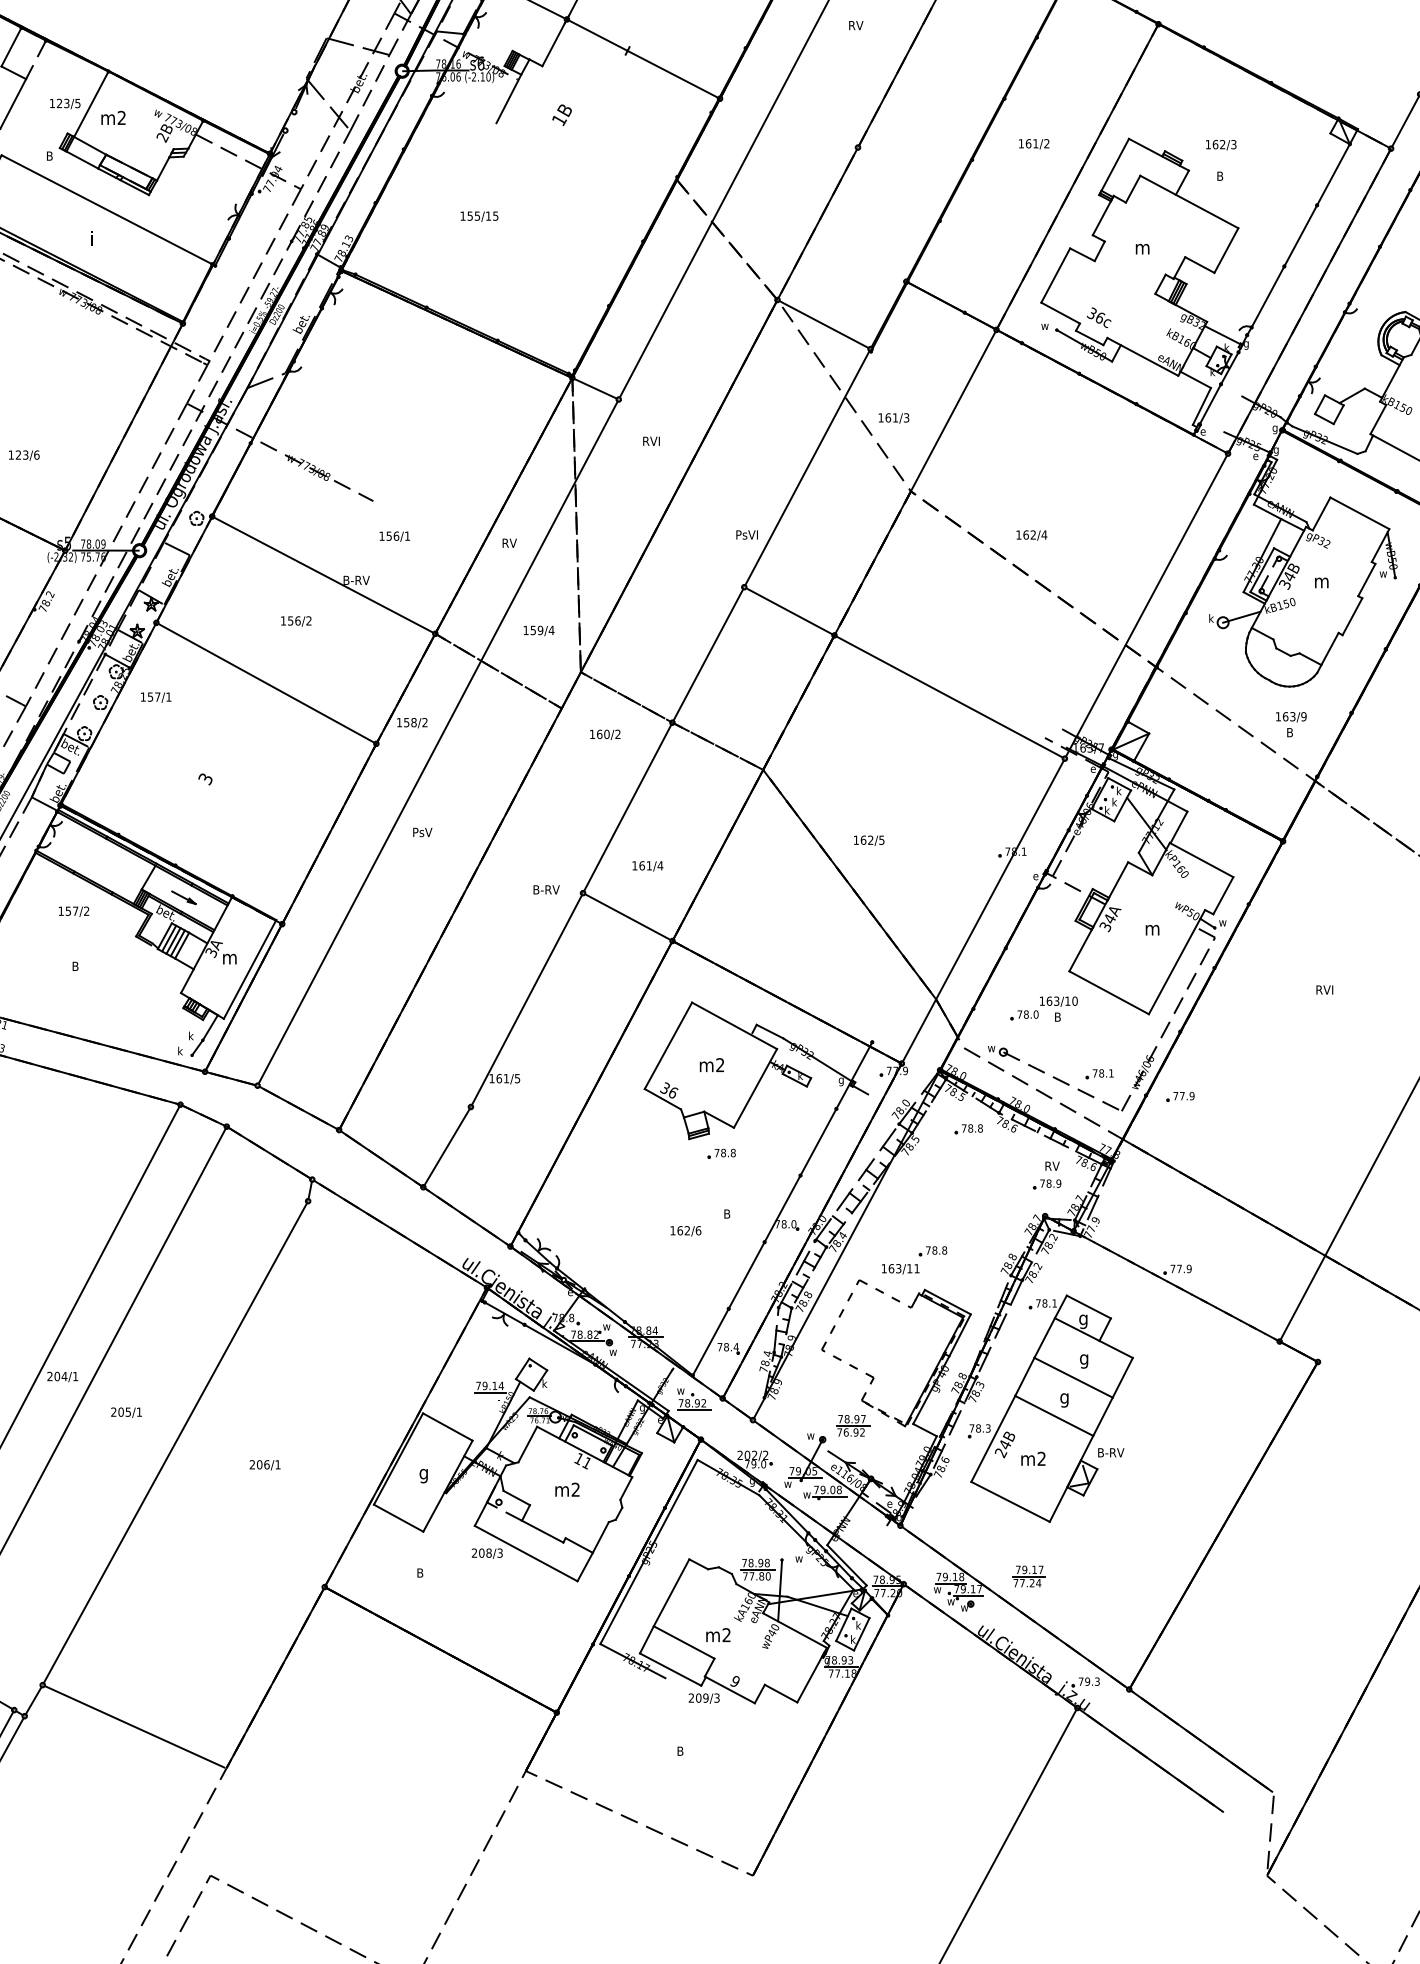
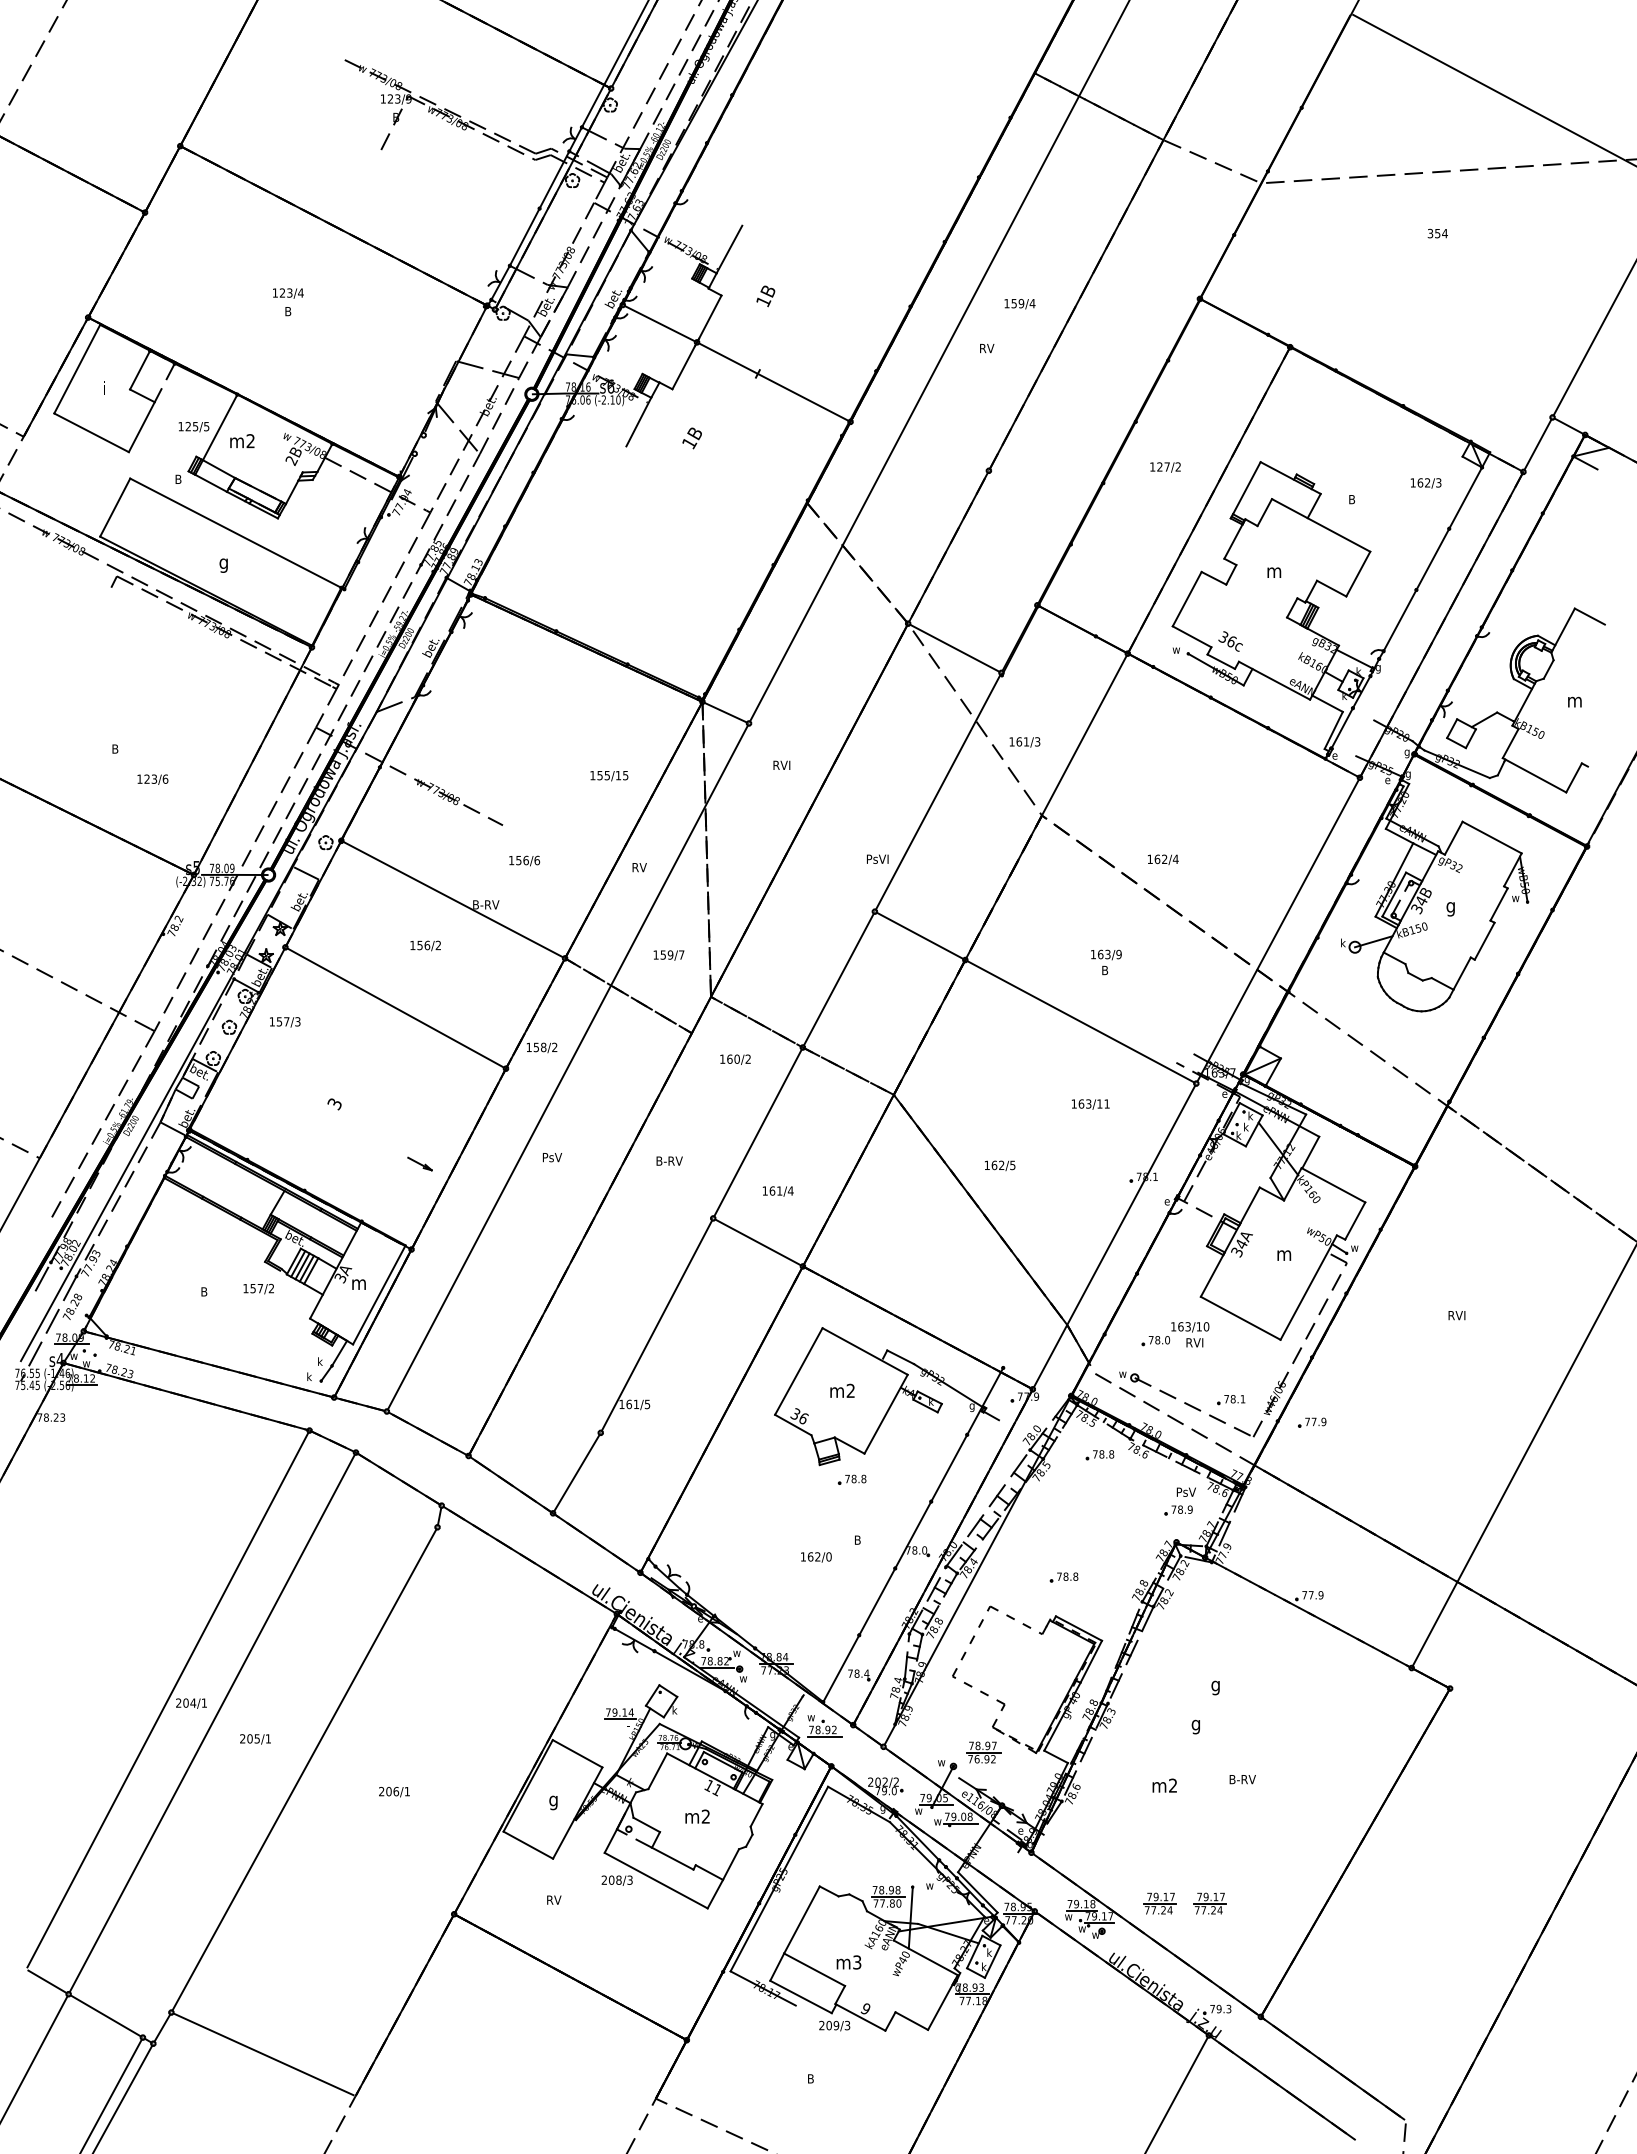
text: (66, 102) -> (195, 425), 123/5 -> 125/5
text: (1032, 143) -> (1163, 466), 161/2 -> 127/2
text: (1220, 145) -> (1425, 483), moved
text: (479, 217) -> (609, 776), moved
text: (94, 239) -> (223, 563), i -> g
text: (407, 536) -> (537, 860), 156/1 -> 156/6
text: (1321, 585) -> (1453, 909), m -> g
text: (551, 629) -> (681, 954), 159/4 -> 159/7
text: (168, 696) -> (297, 1021), 157/1 -> 157/3
text: (1291, 724) -> (1106, 962), moved
text: (546, 889) -> (669, 1160), moved
part: (183, 897) -> (419, 1163), moved
text: (73, 911) -> (258, 1288), moved
text: (1064, 1016) -> (1195, 1342), B -> RVI
text: (1055, 1165) -> (1186, 1491), RV -> PsV
text: (698, 1230) -> (828, 1556), 162/6 -> 162/0
text: (900, 1269) -> (1090, 1104), moved
part: (1051, 1408) -> (1182, 1735), removed
text: (424, 1572) -> (554, 1899), B -> RV
part: (1078, 1576) -> (1209, 1903), added
text: (726, 1635) -> (857, 1962), m2 -> m3

